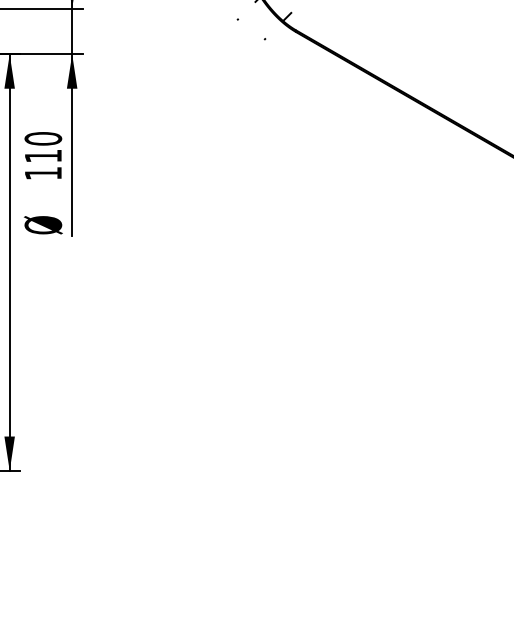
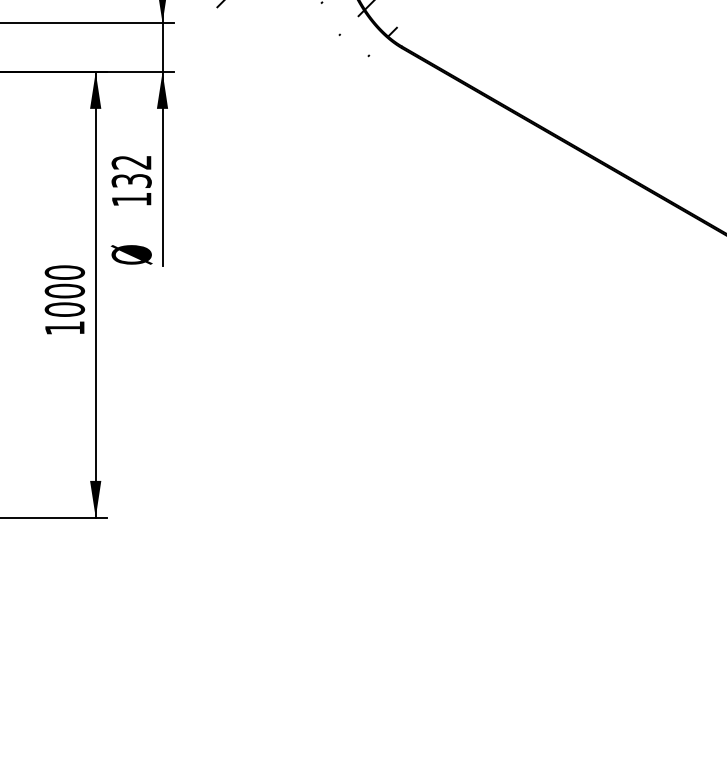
text: (43, 147) -> (131, 171), 110 -> 132

